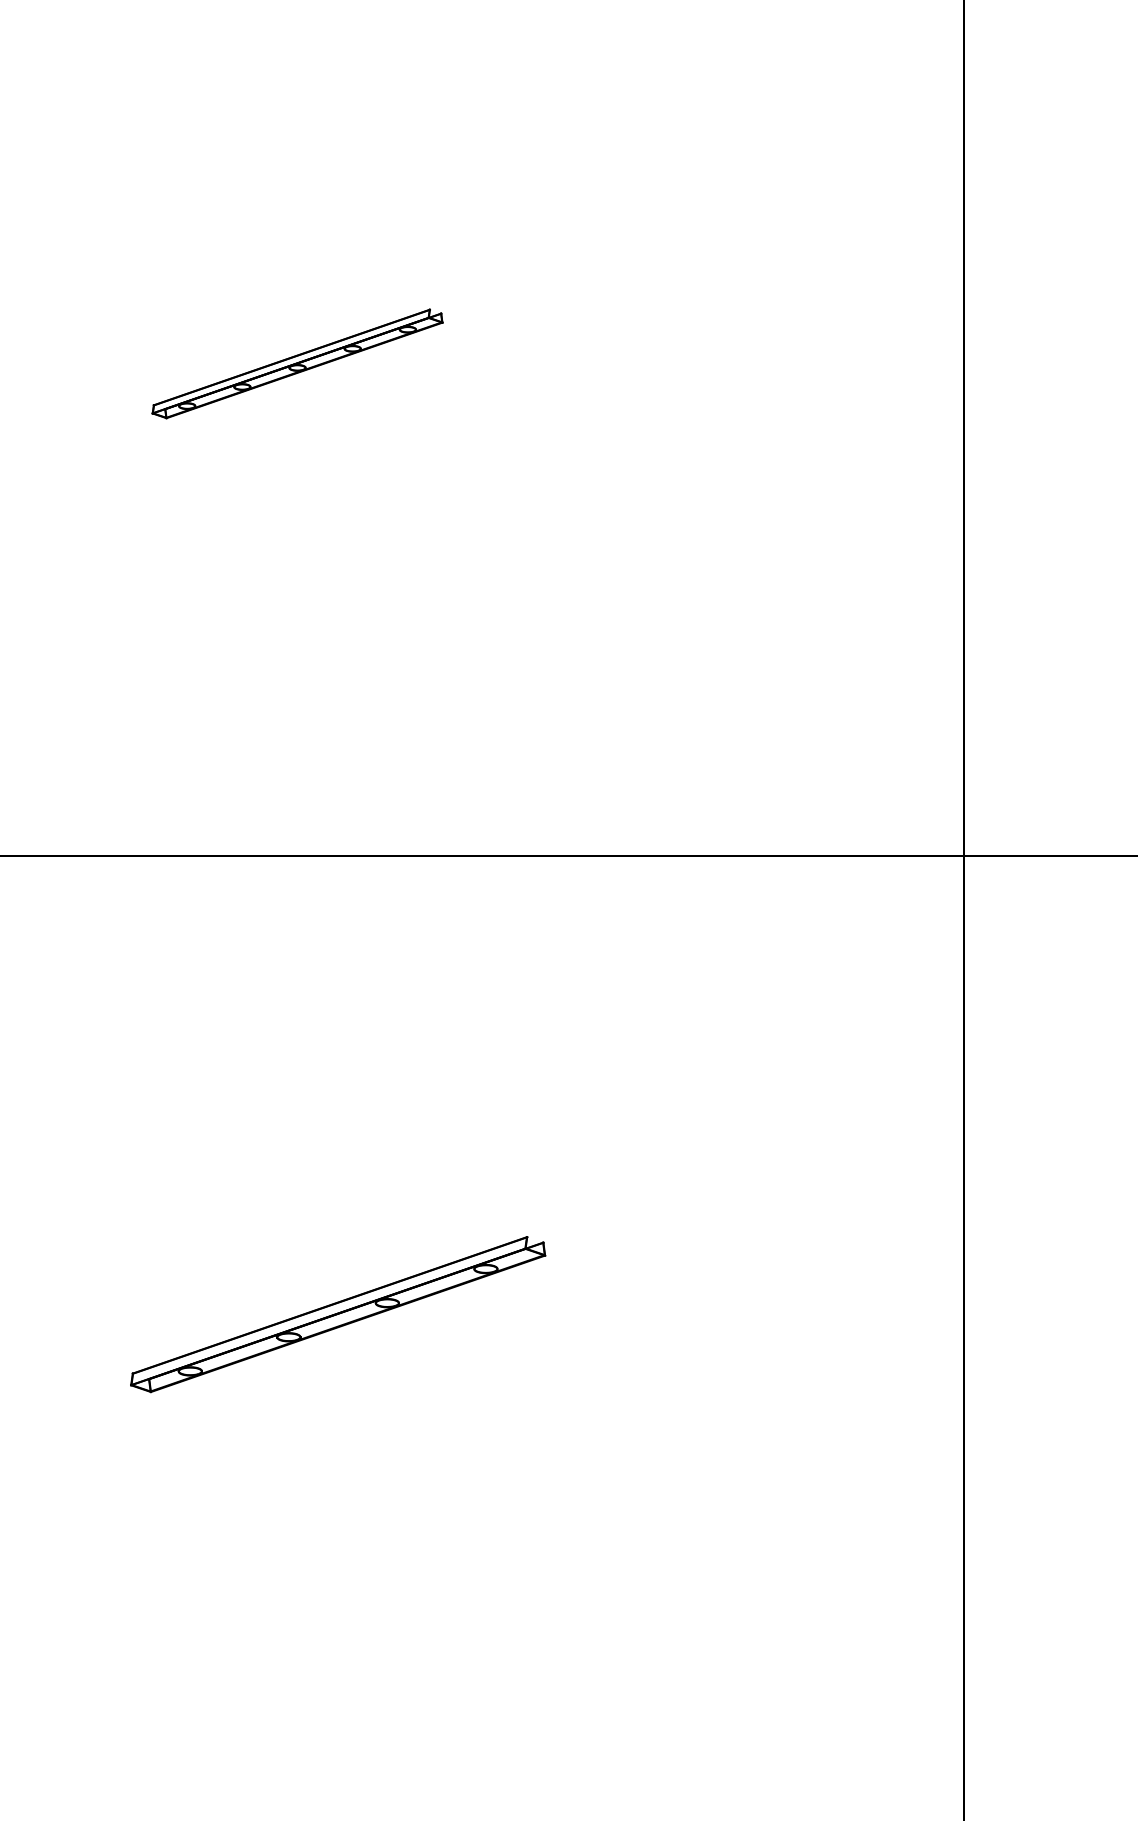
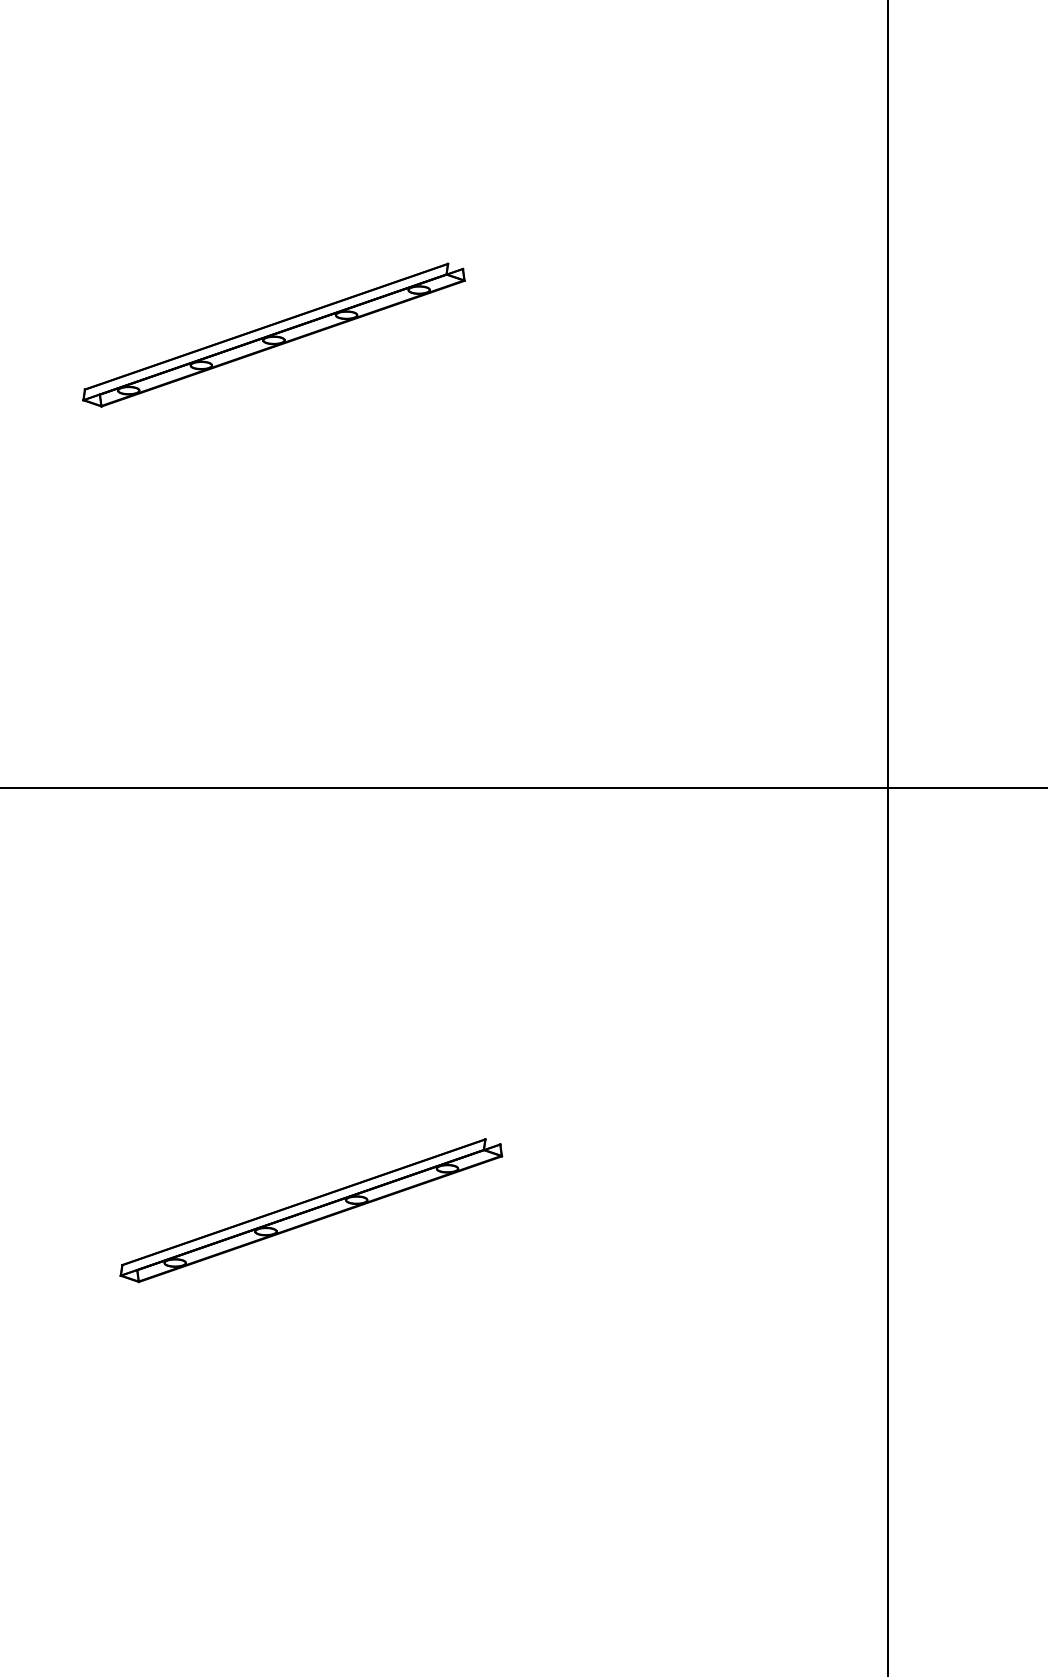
part: (297, 363) -> (273, 334), size x1.43

